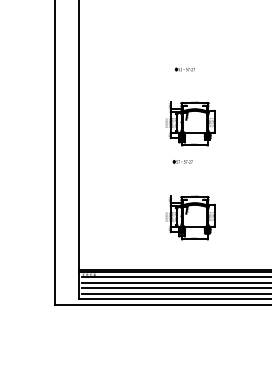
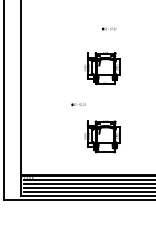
text: (184, 69) -> (108, 28), moved
text: (182, 161) -> (78, 104), moved

